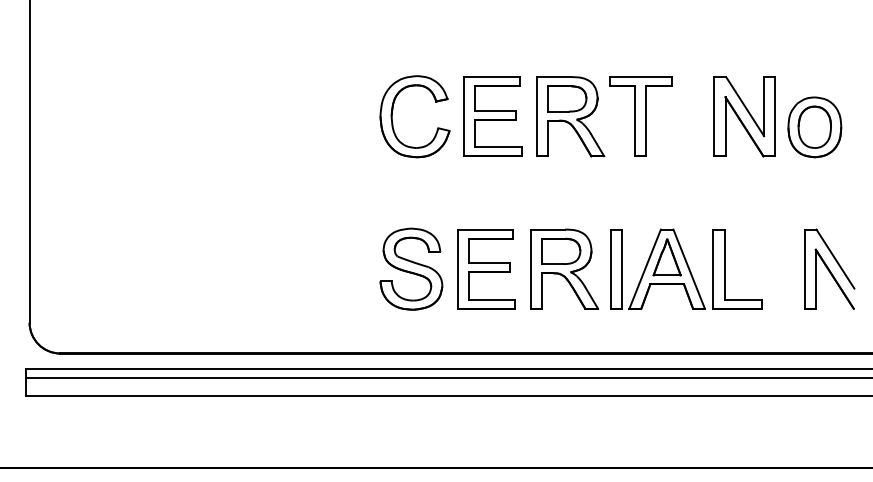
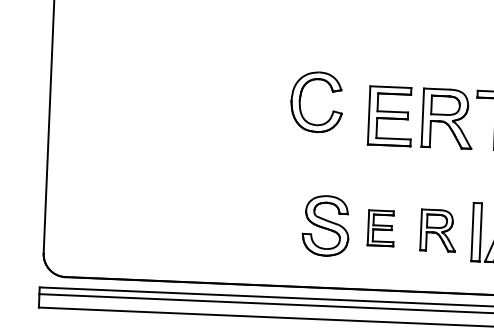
part: (393, 110) -> (301, 96), moved
part: (564, 268) -> (438, 230), size x0.7
part: (486, 269) -> (381, 228), size x0.6

